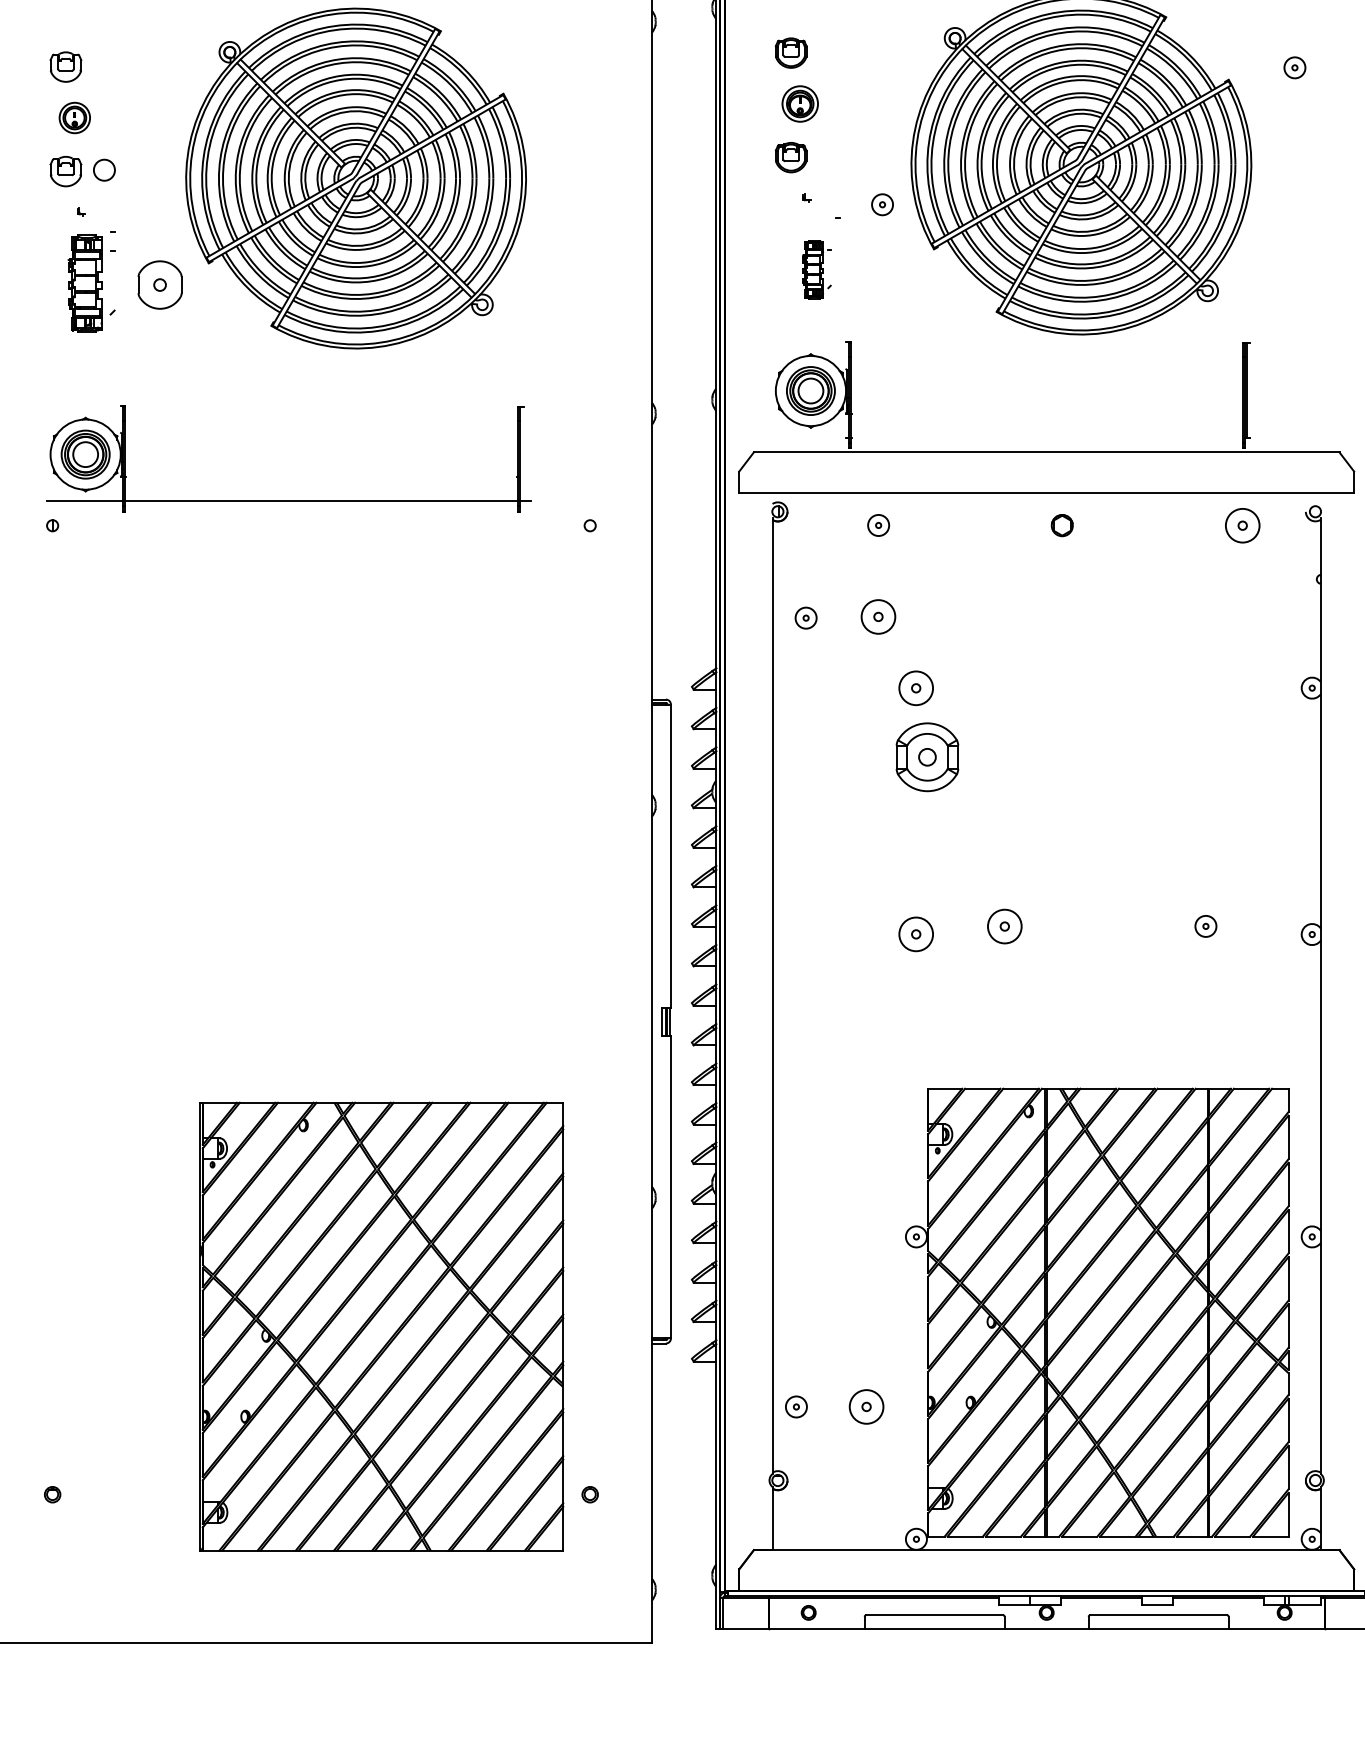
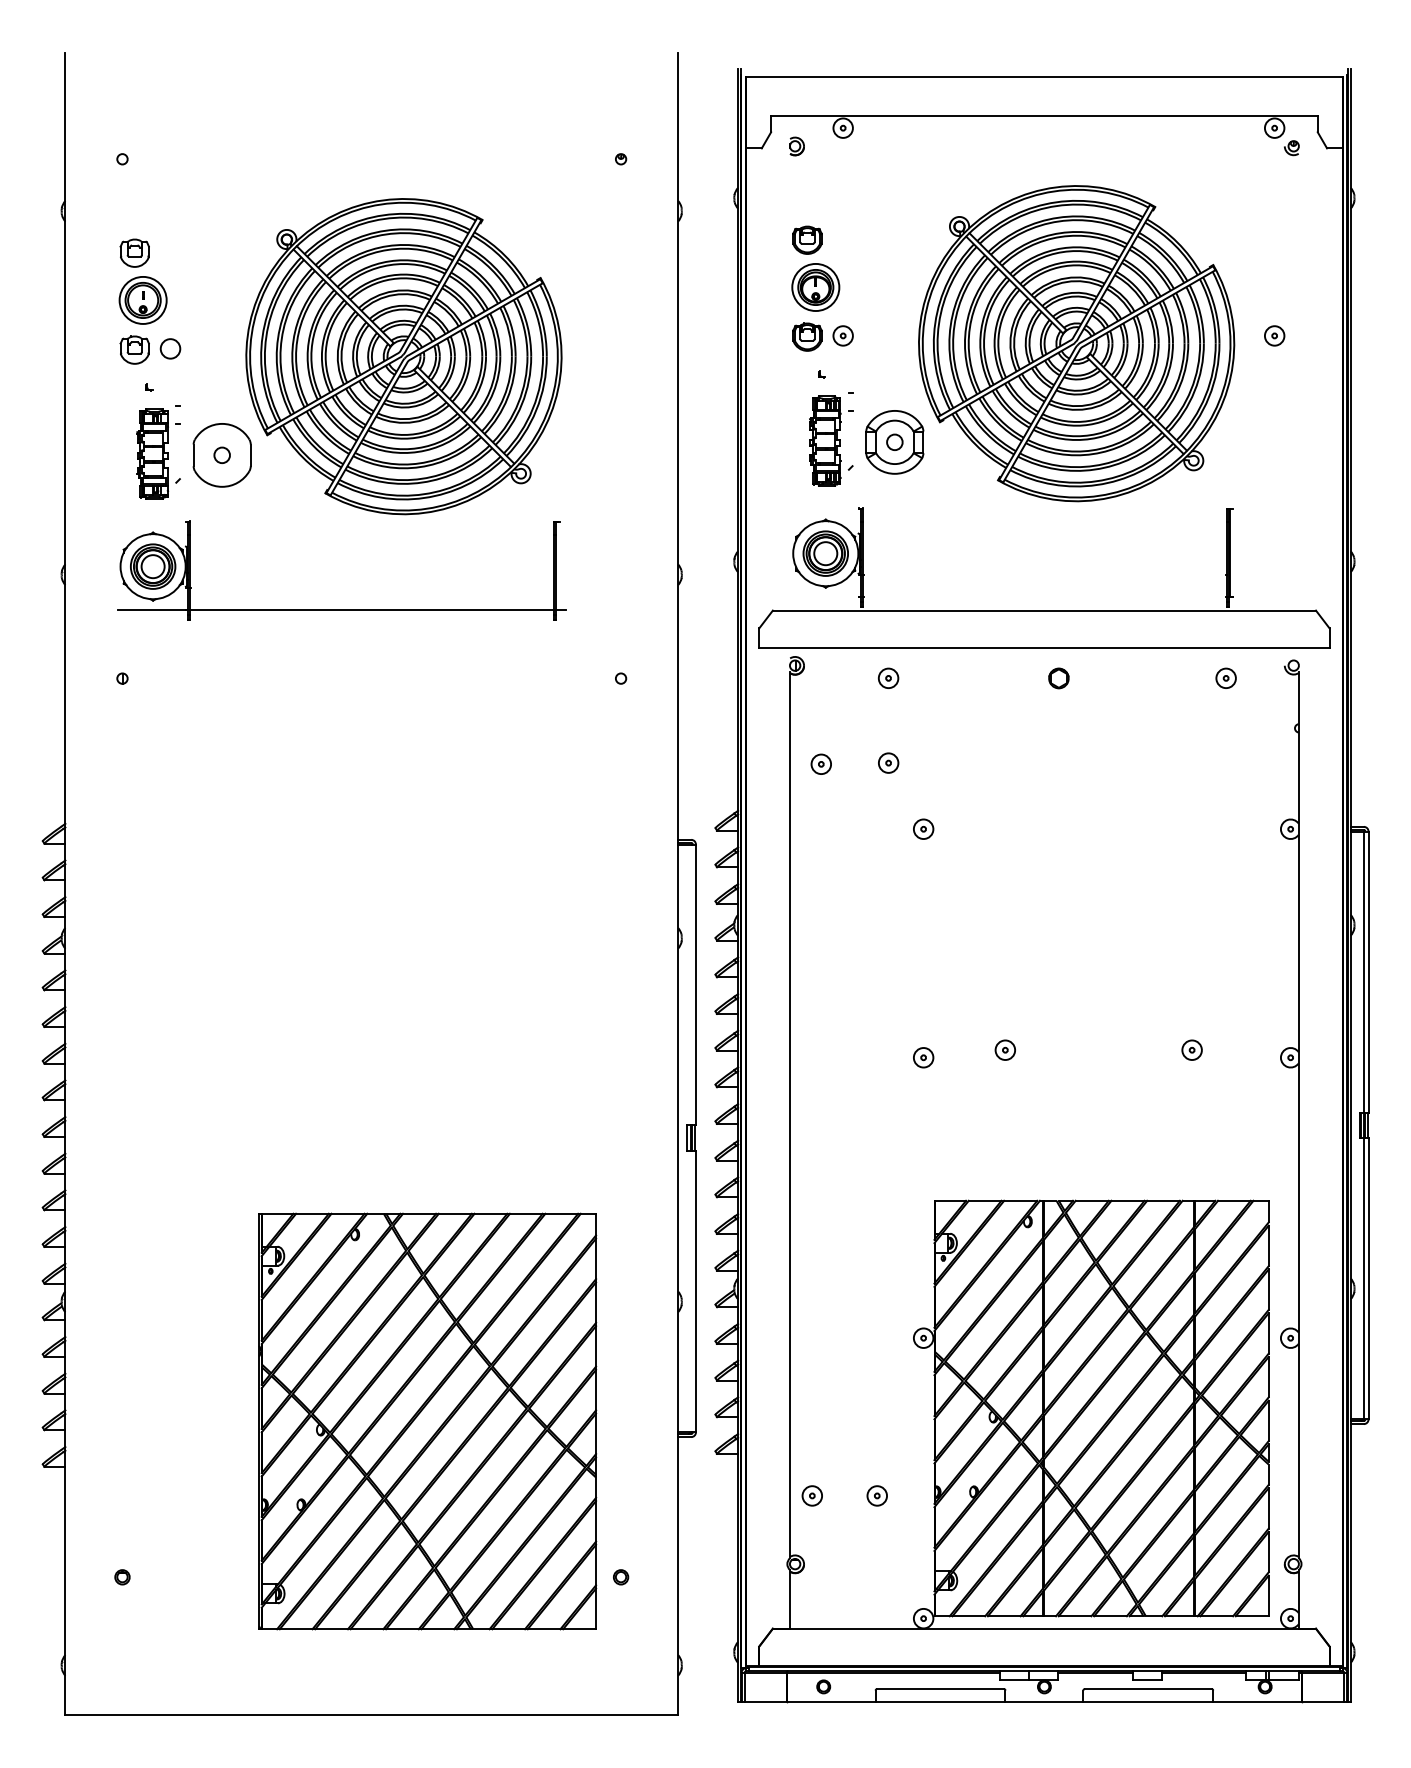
part: (1294, 67) -> (1274, 335), moved
part: (799, 104) -> (815, 287), size x1.43
part: (74, 118) -> (142, 300), size x1.67
part: (881, 204) -> (842, 335), moved
part: (817, 268) -> (831, 440), size x1.67
part: (159, 285) -> (221, 455), size x1.43
part: (288, 500) -> (341, 609), moved
part: (1241, 524) -> (1225, 677), size x0.62
part: (878, 616) -> (888, 762), size x0.62
part: (916, 687) -> (923, 828), size x0.62
part: (927, 757) -> (894, 442), moved
part: (1003, 925) -> (1004, 1049), size x0.62
part: (916, 934) -> (923, 1057), size x0.62
part: (865, 1406) -> (876, 1495), size x0.62

